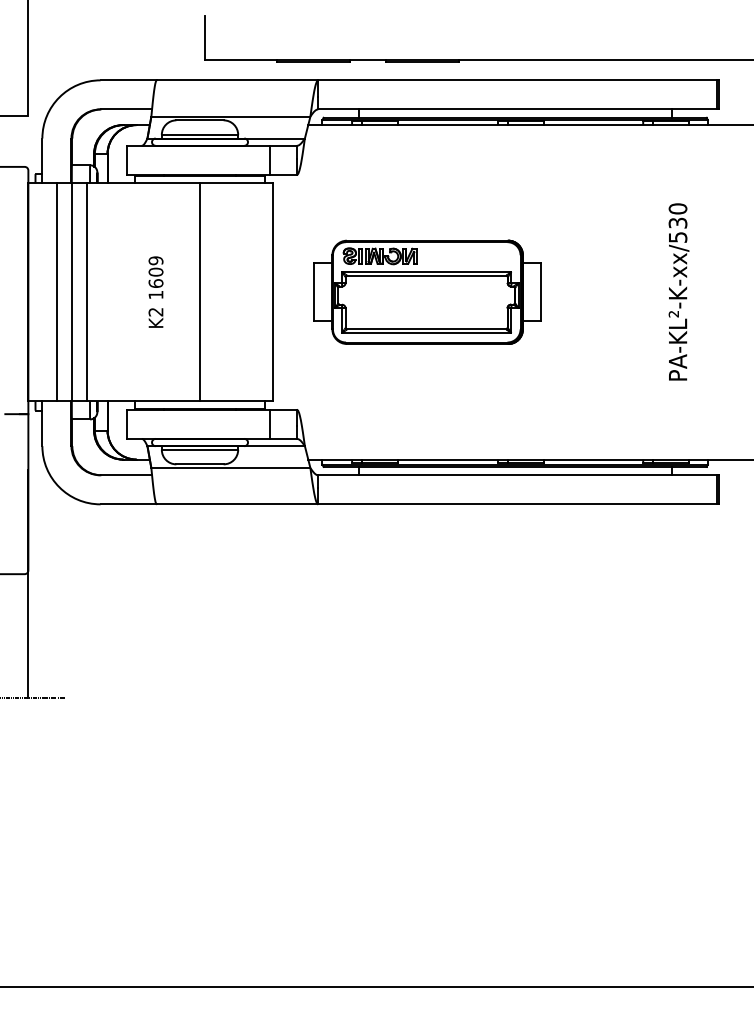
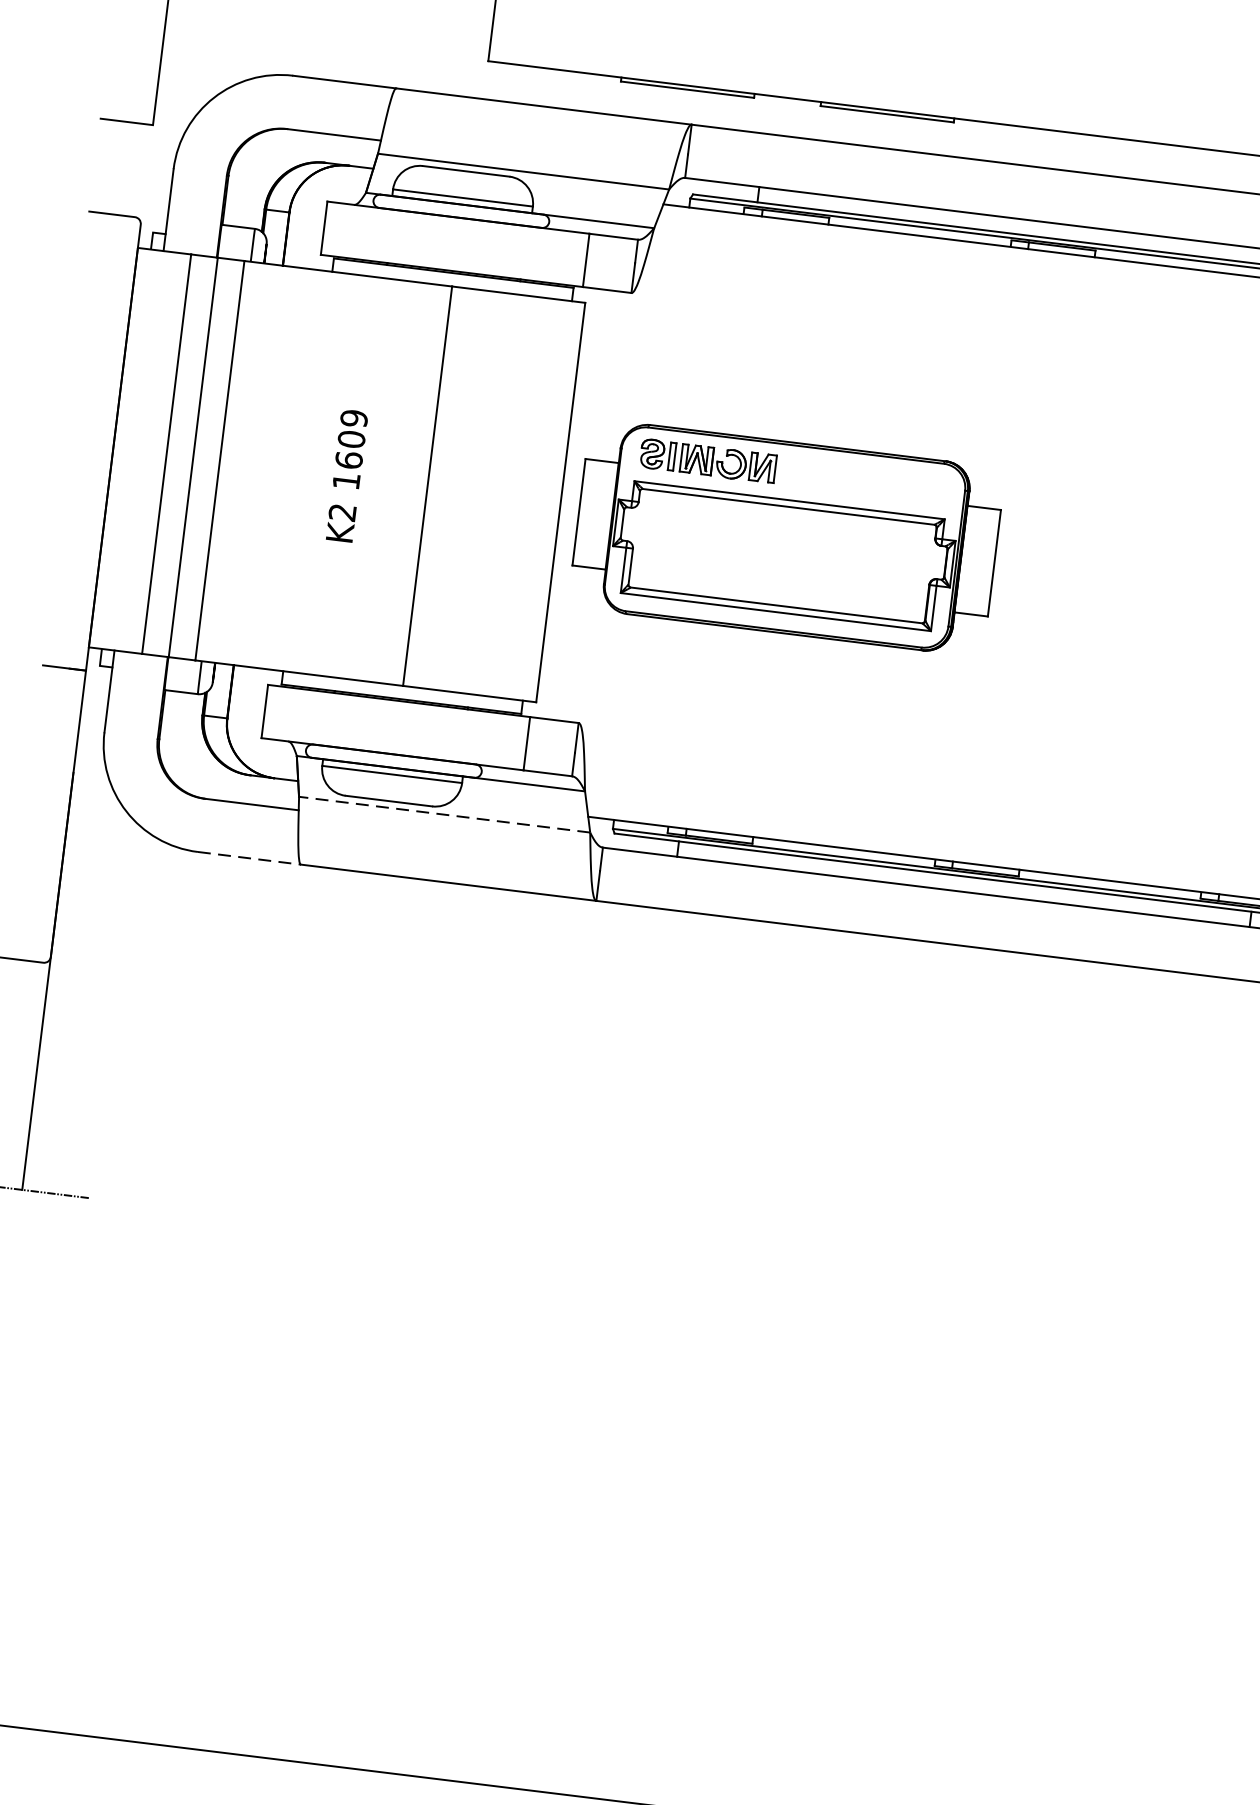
part: (427, 291) -> (786, 536), moved
line: (230, 468) -> (443, 815), solid -> dashed
line: (129, 504) -> (250, 858), solid -> dashed

